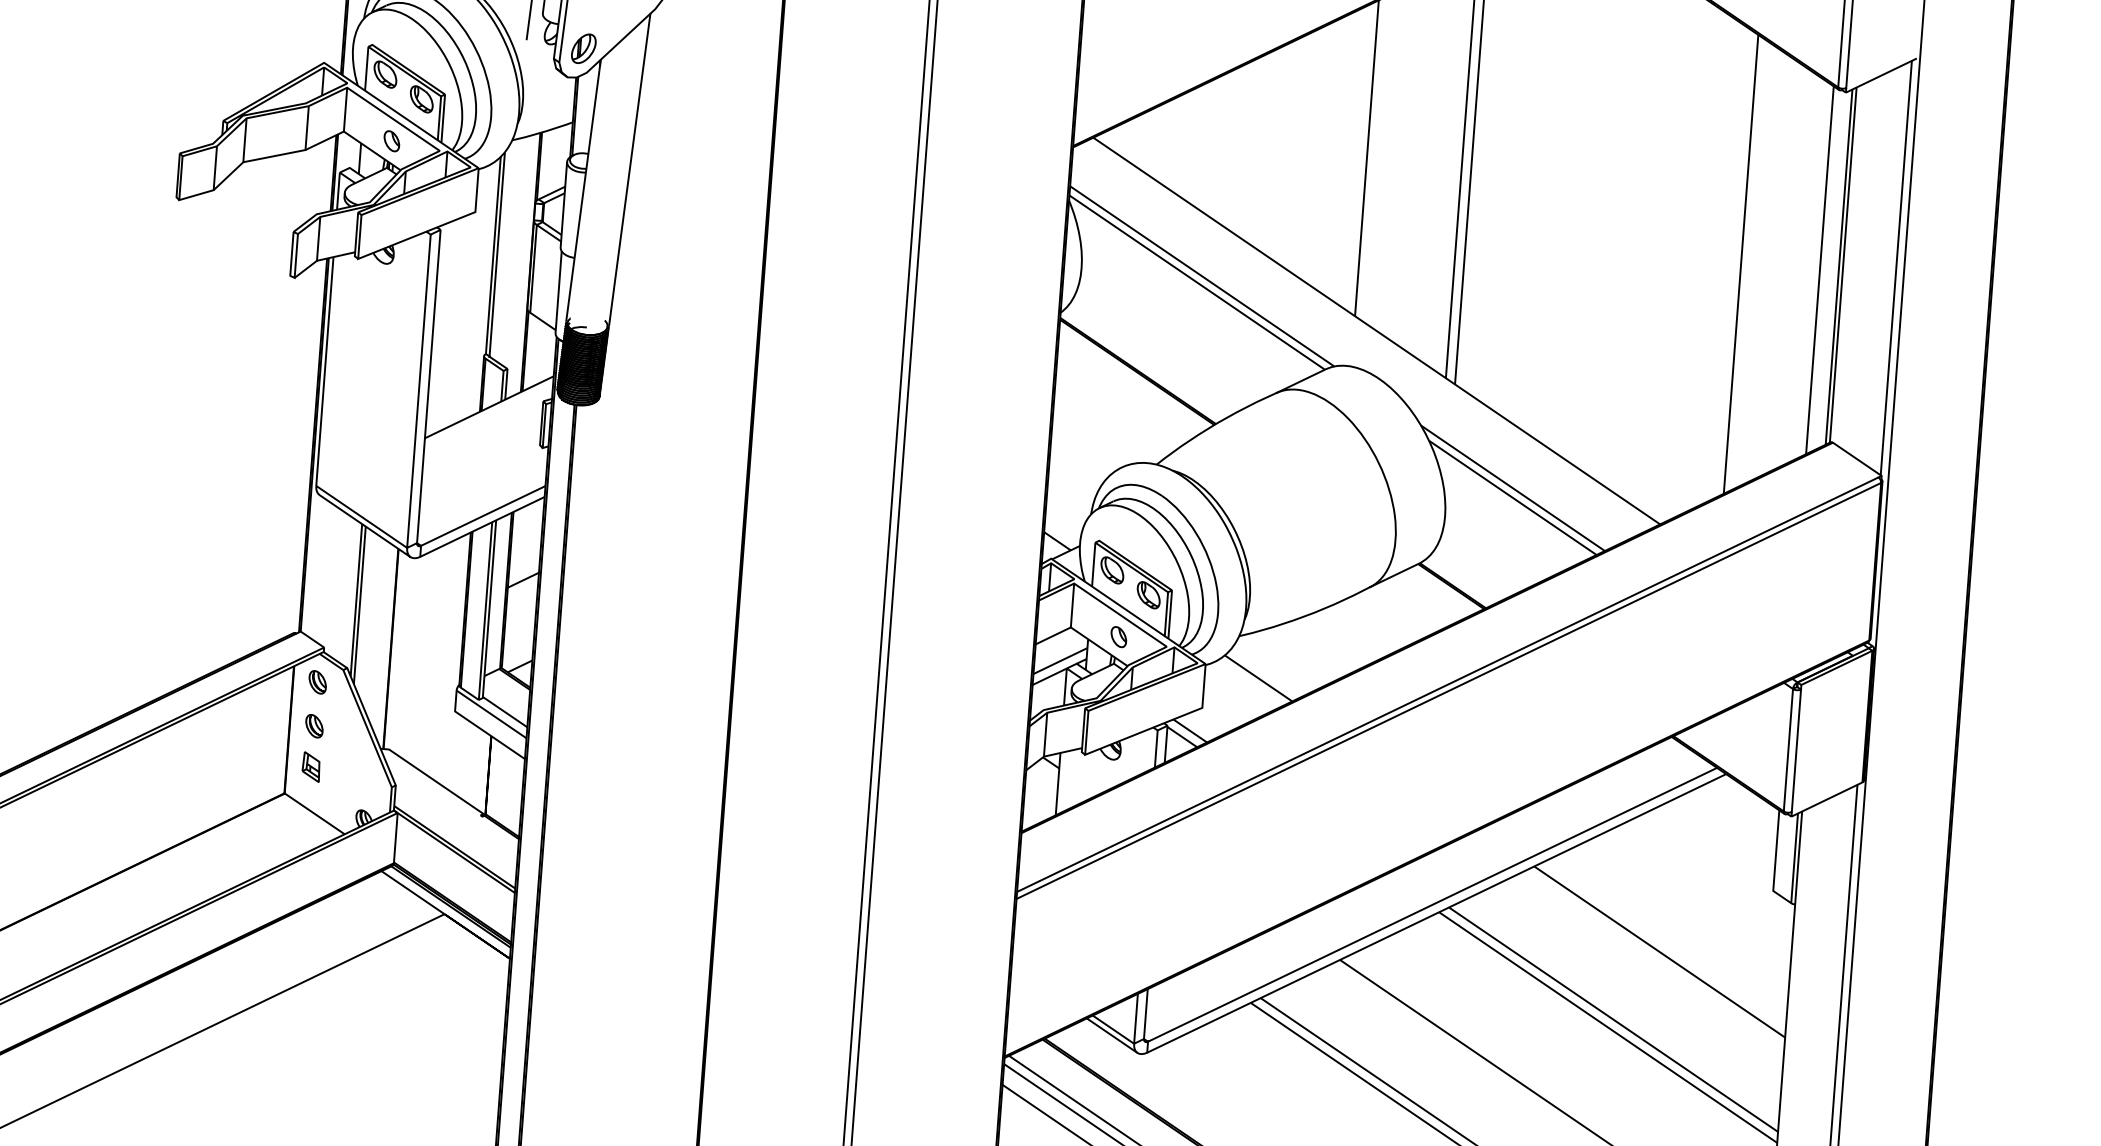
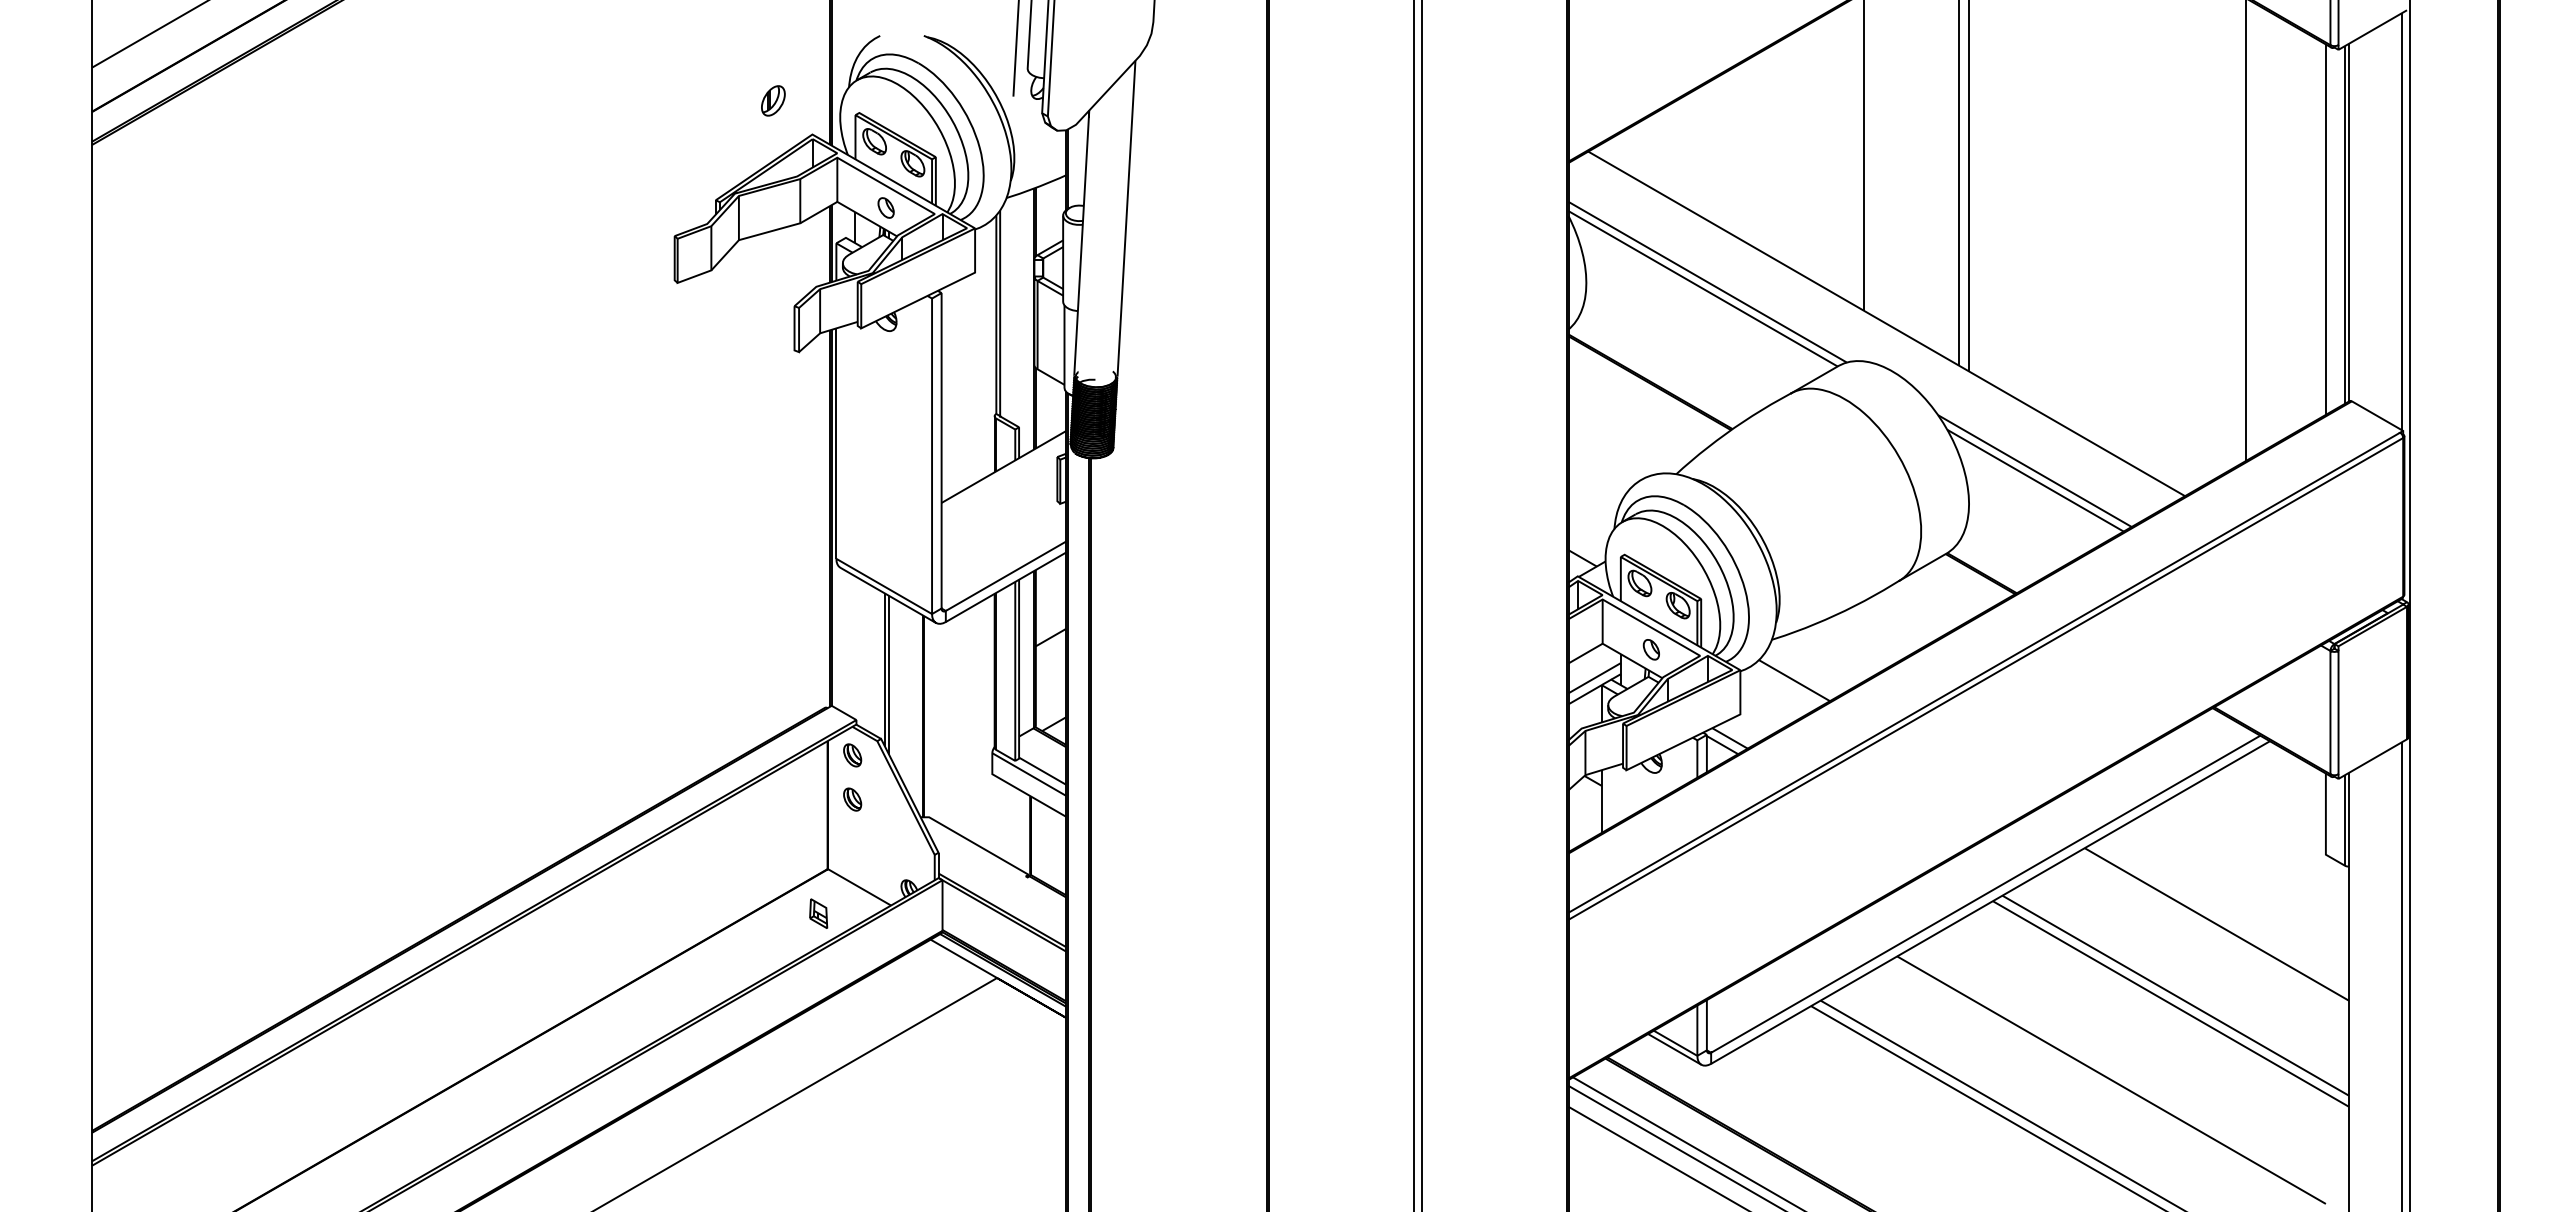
part: (583, 48) -> (773, 100), moved
part: (311, 766) -> (818, 913), moved

